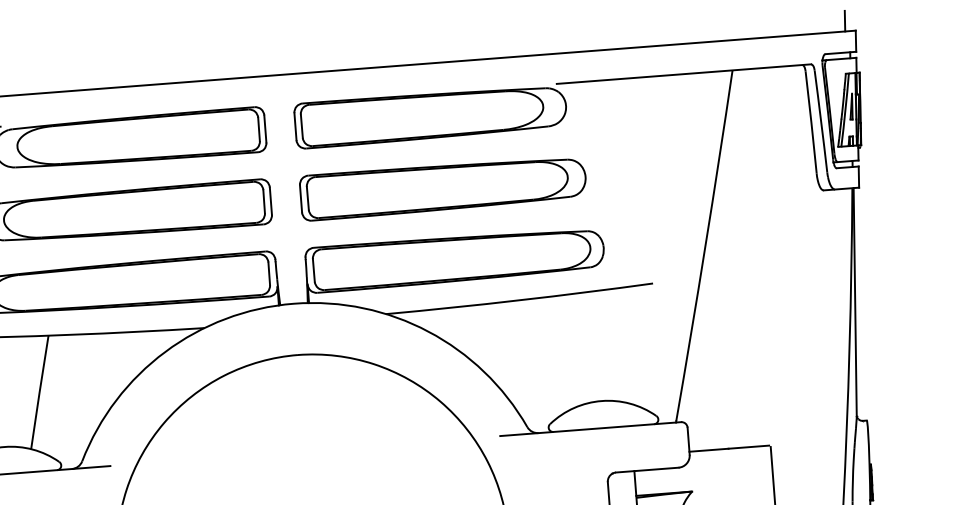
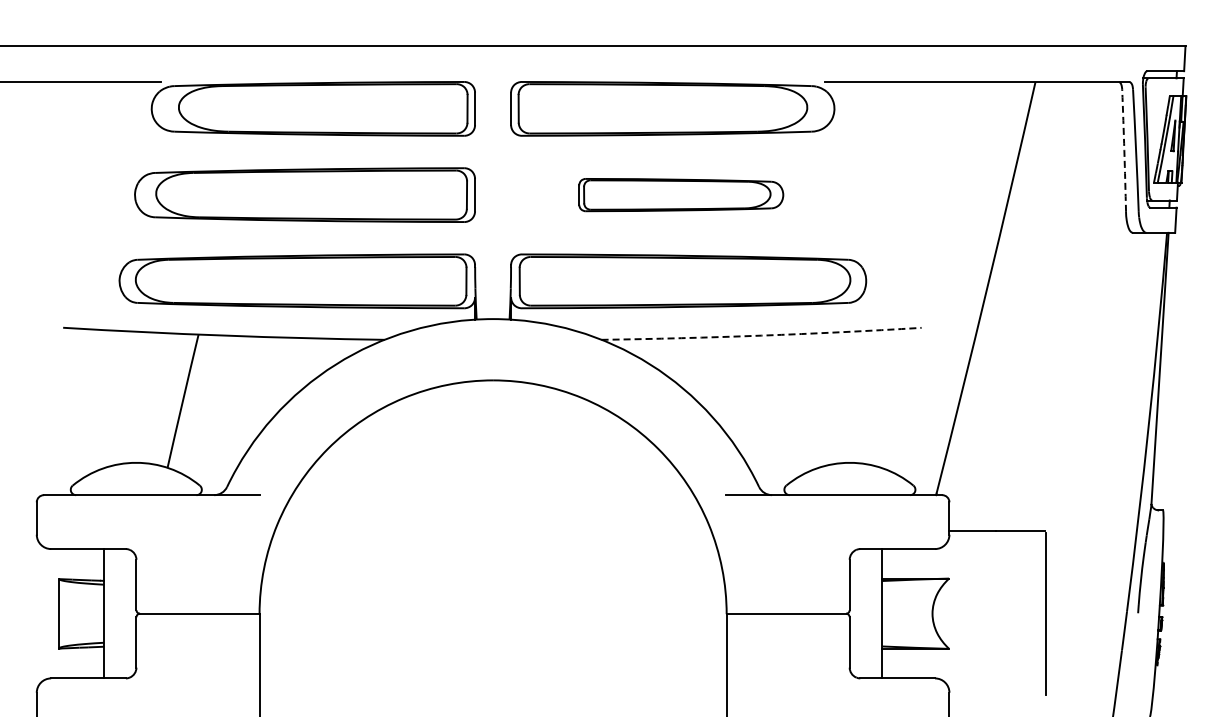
line: (844, 20) -> (1173, 33), removed
arc: (811, 122) -> (1124, 150), solid -> dashed
part: (443, 187) -> (681, 194), size x0.6
arc: (519, 300) -> (761, 335), solid -> dashed

